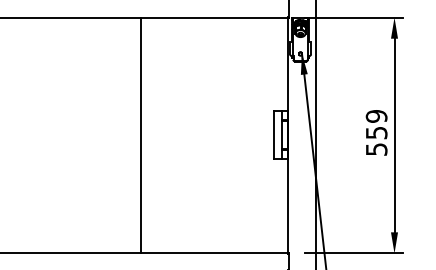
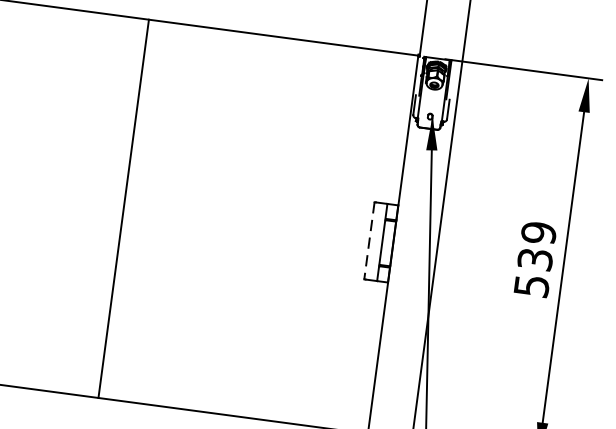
text: (375, 132) -> (533, 258), 559 -> 539
line: (141, 135) -> (123, 208), moved
line: (273, 135) -> (369, 241), solid -> dashed

